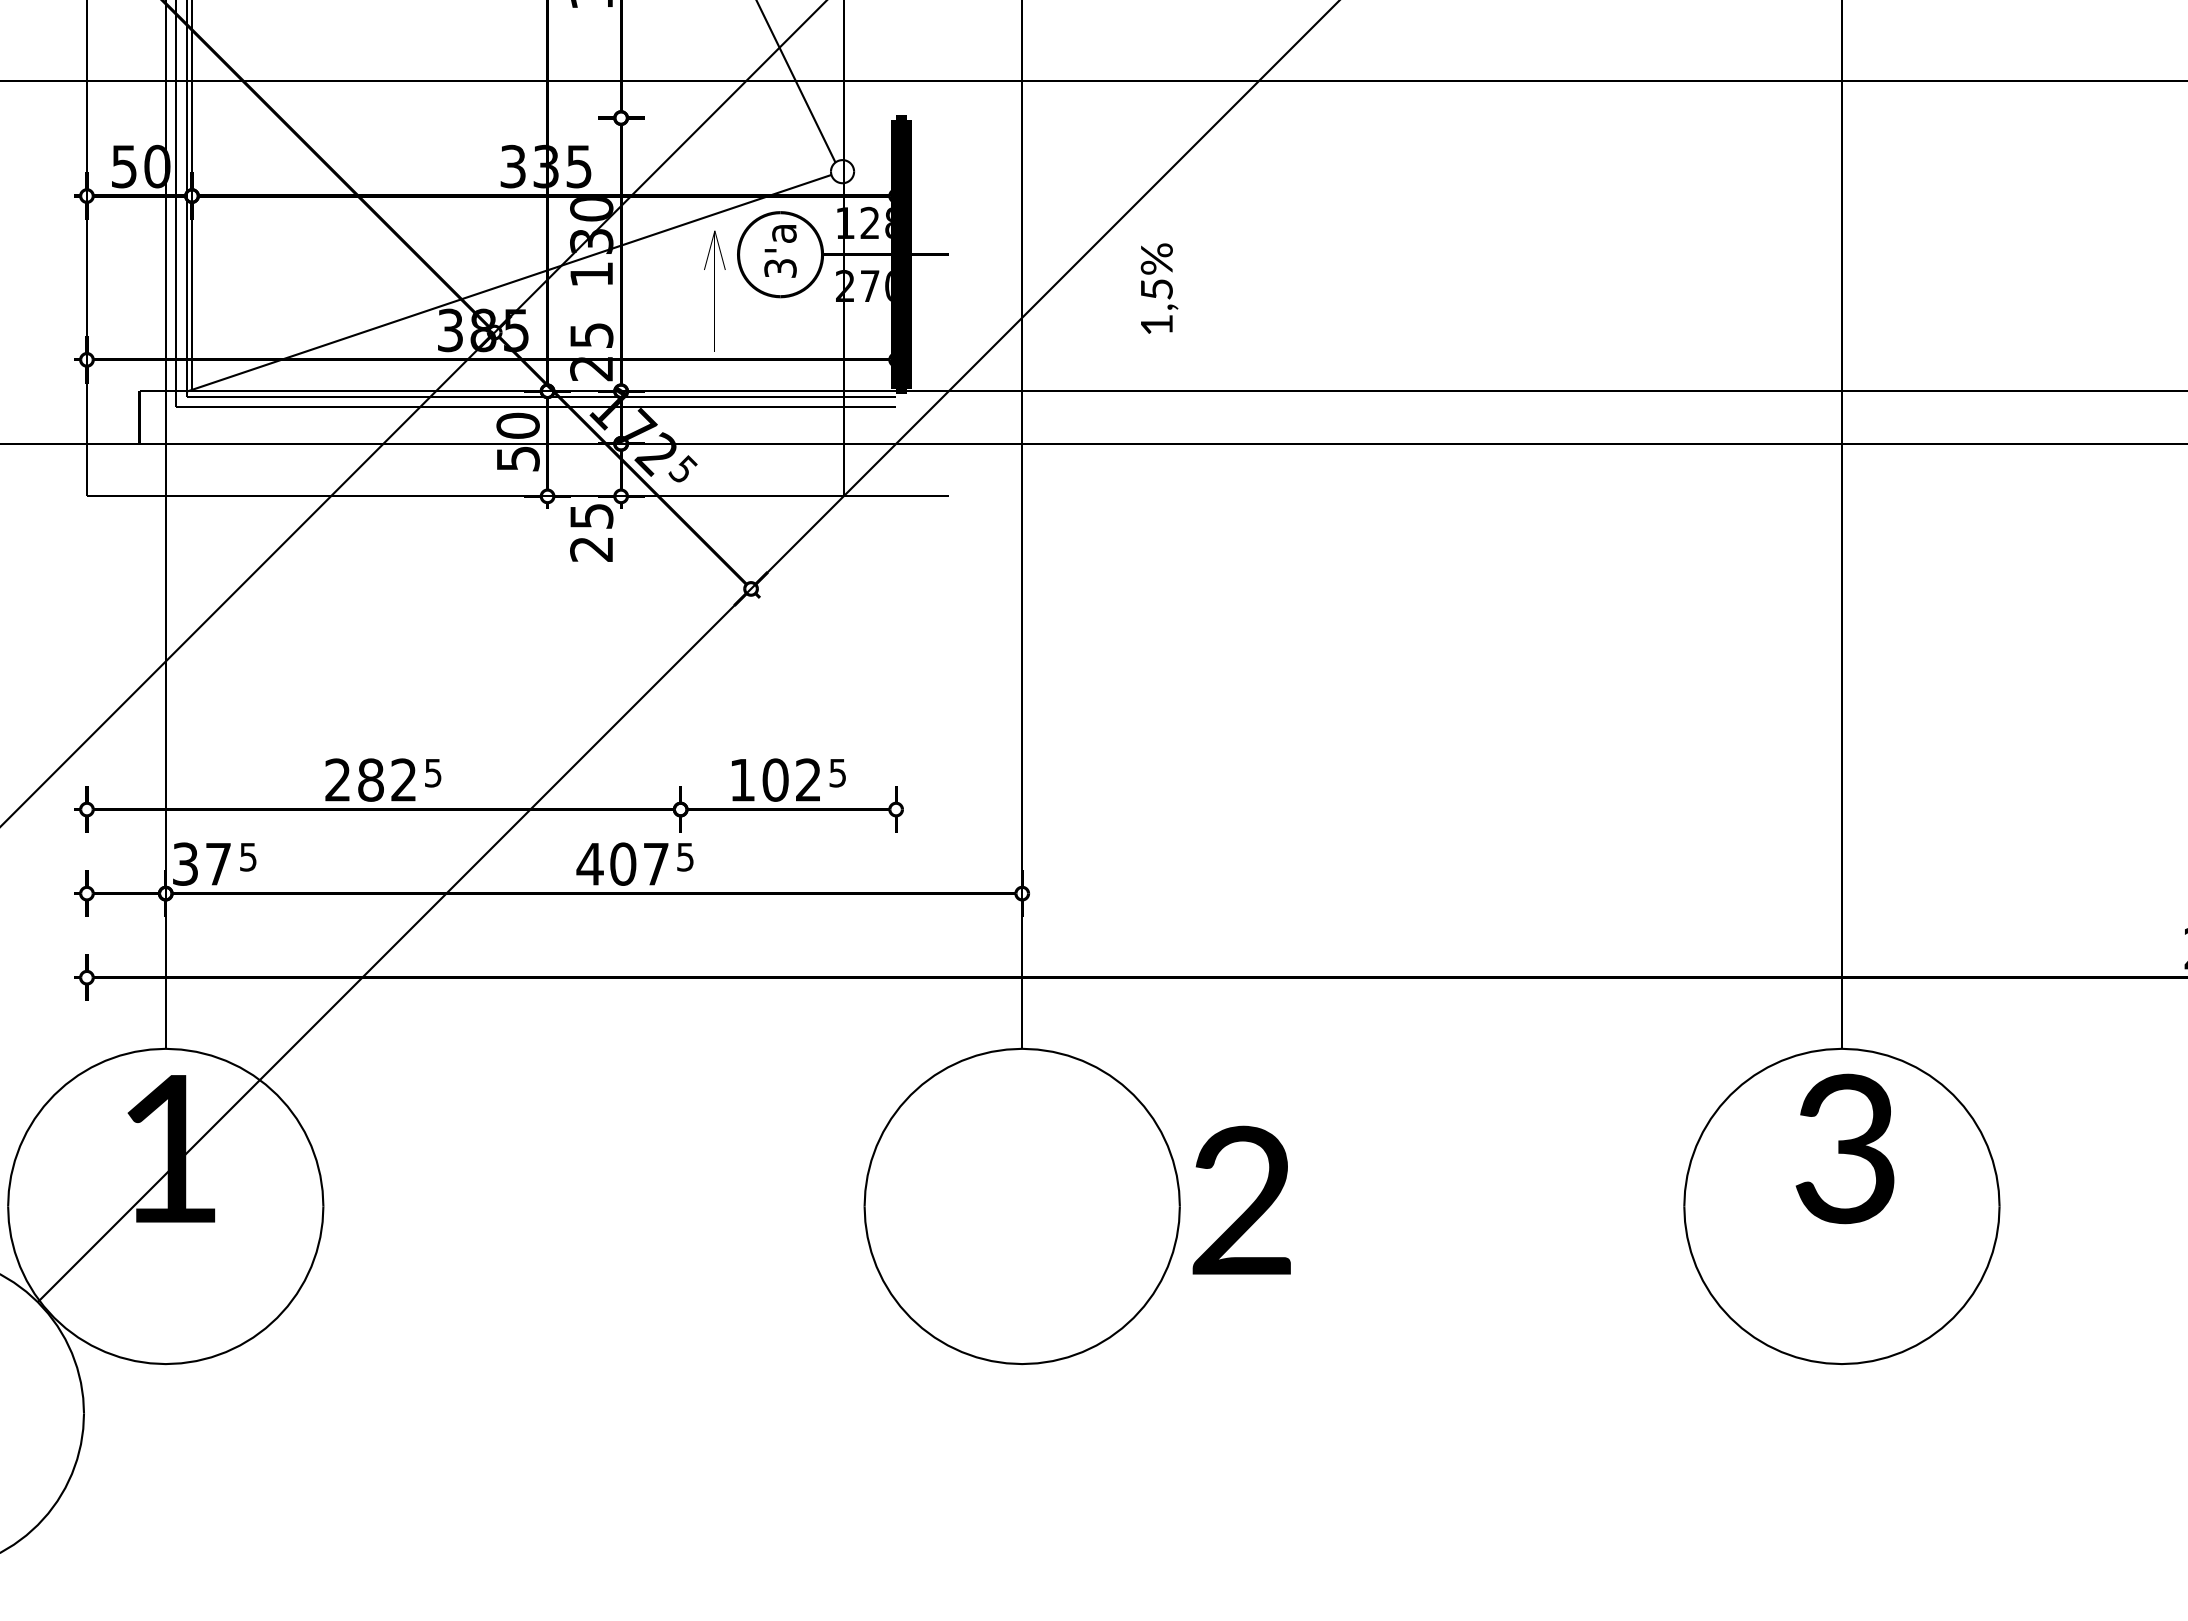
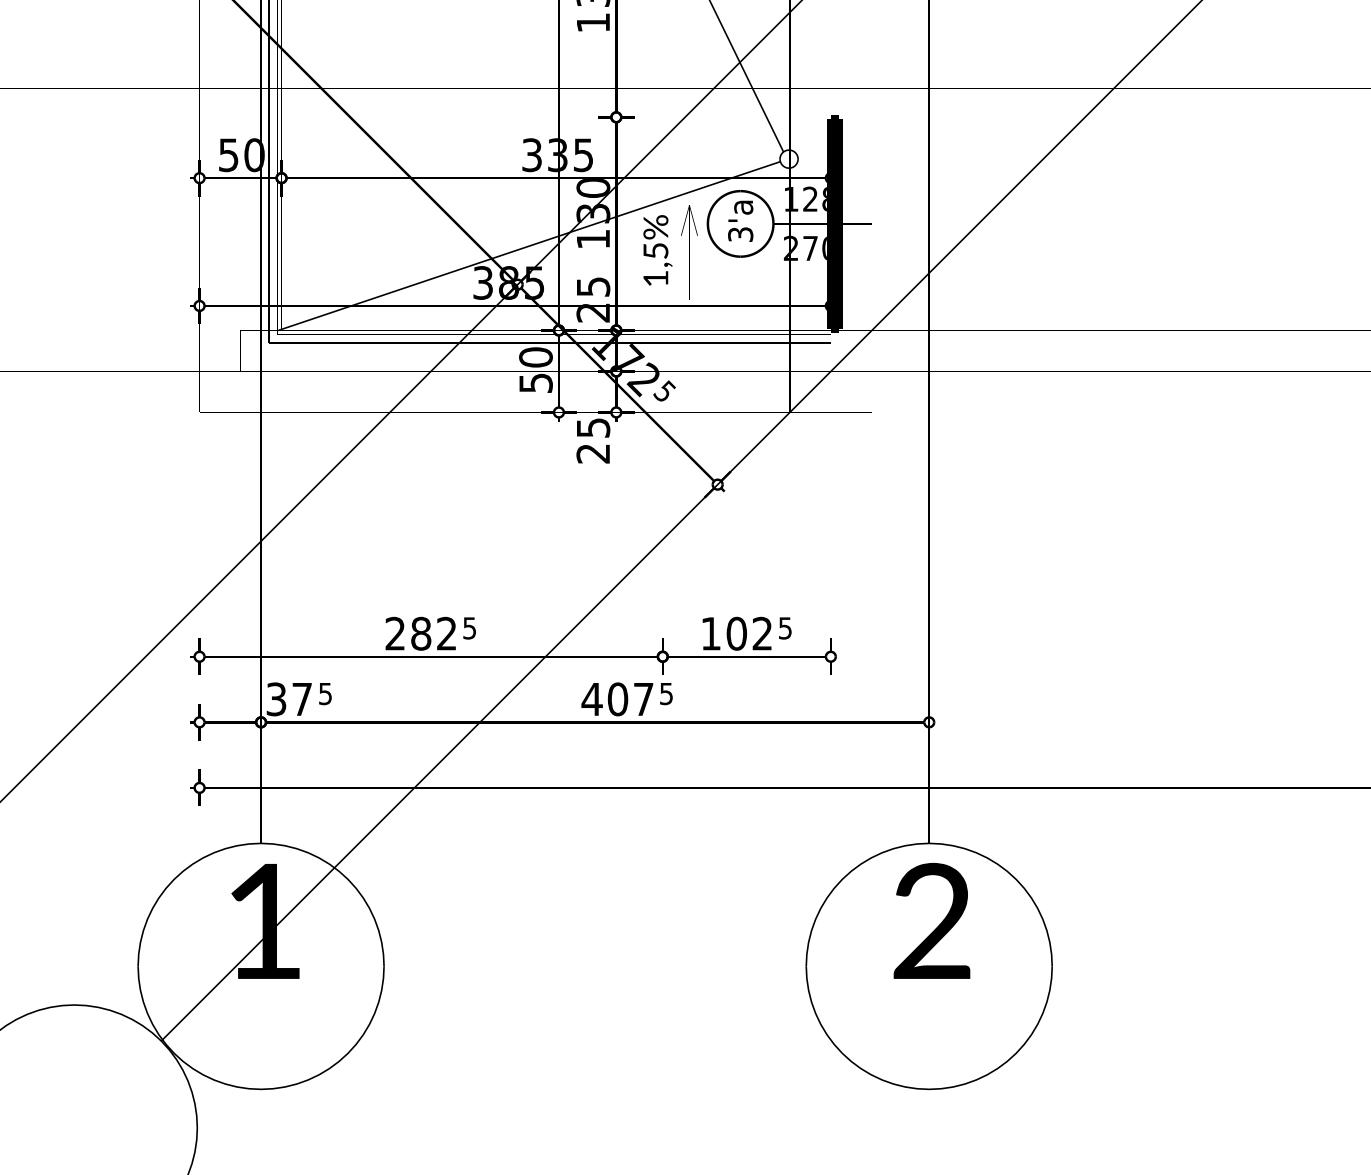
text: (1159, 288) -> (657, 250), moved
text: (1241, 1199) -> (931, 920), moved

